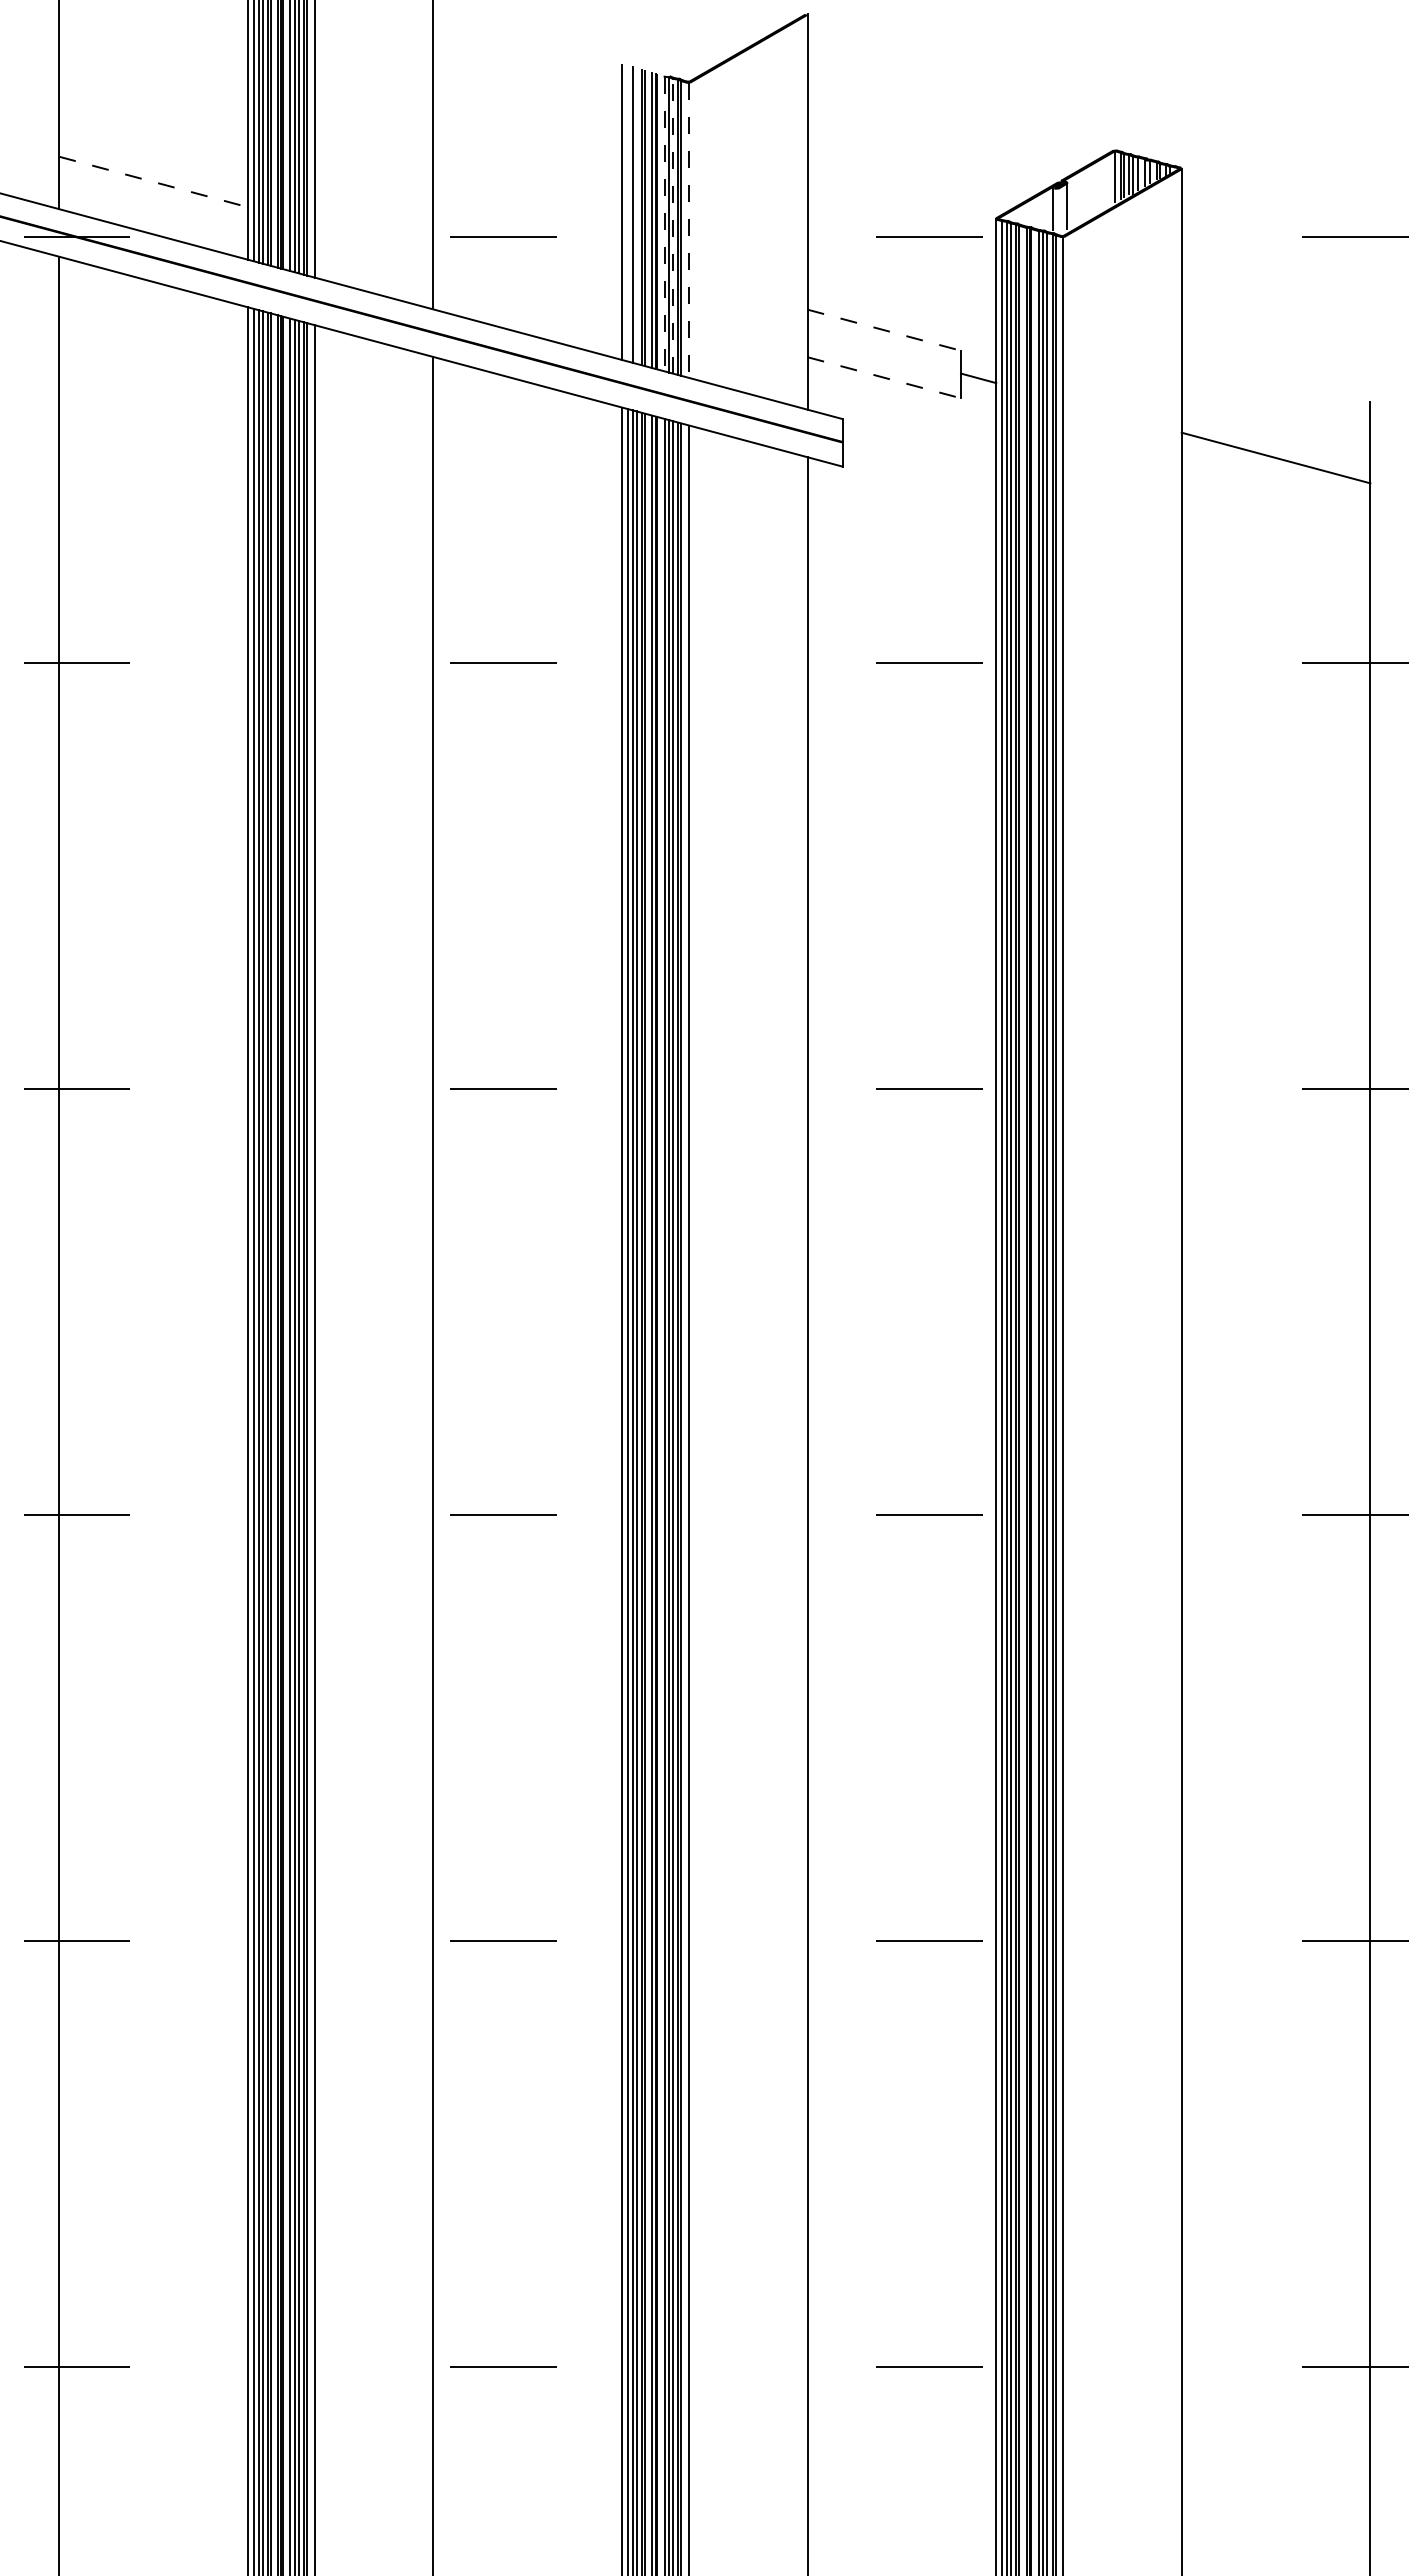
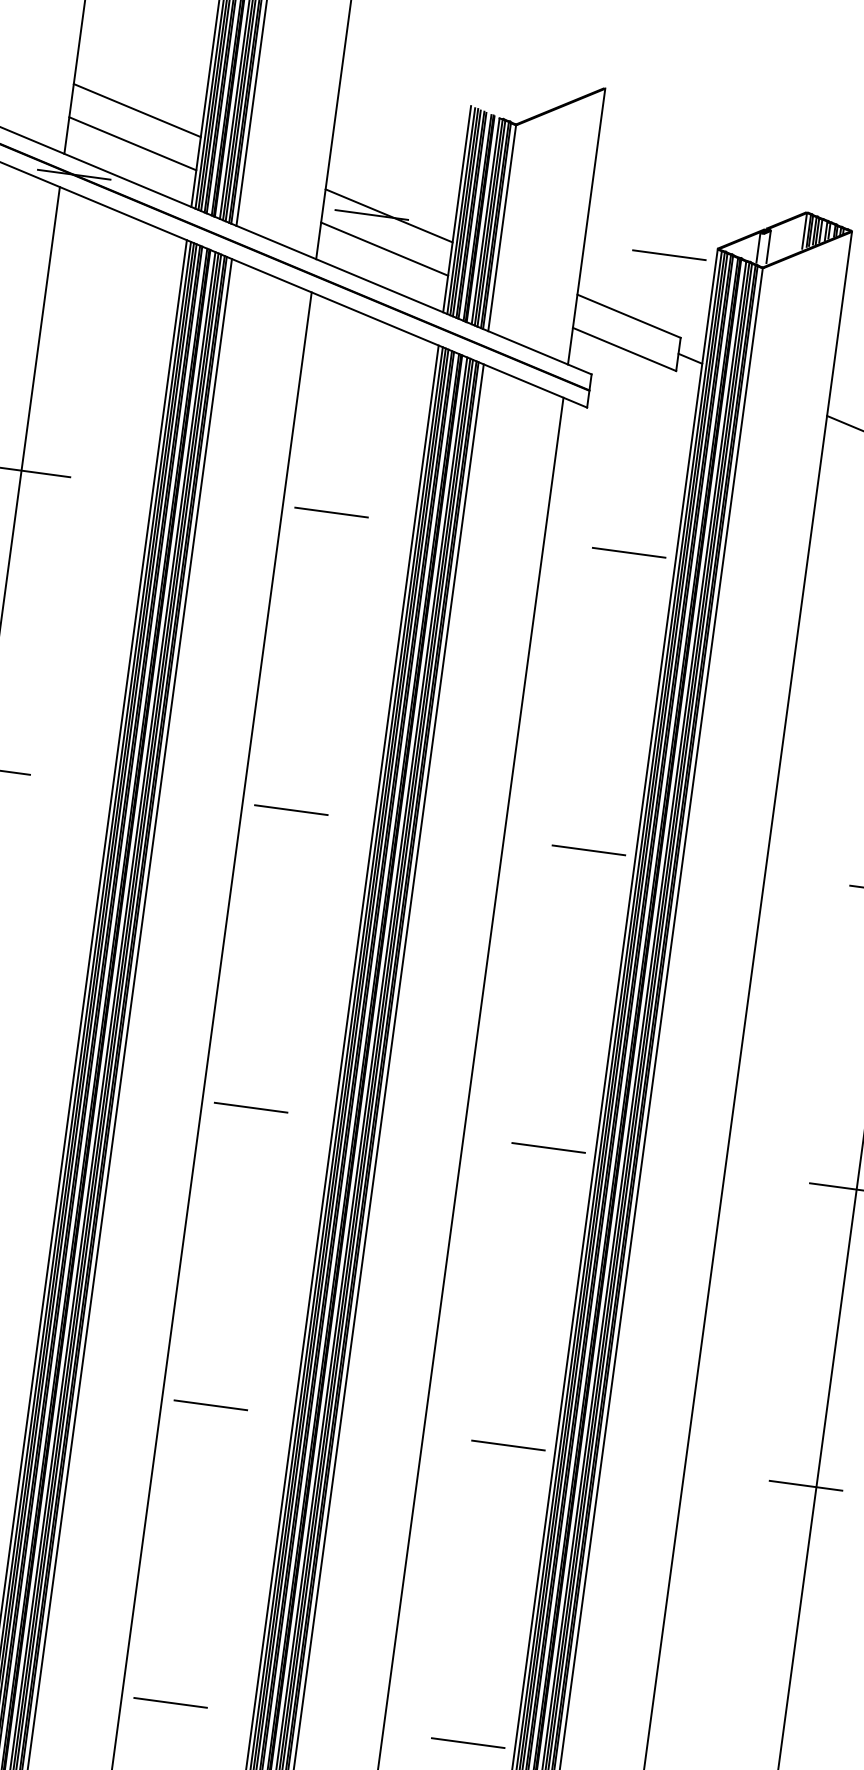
line: (153, 134) -> (137, 110), added
line: (153, 182) -> (132, 144), dashed -> solid
line: (628, 213) -> (461, 210), added
line: (636, 216) -> (466, 213), added
line: (664, 224) -> (485, 221), dashed -> solid
line: (673, 225) -> (491, 223), dashed -> solid
line: (689, 230) -> (502, 228), dashed -> solid
line: (527, 234) -> (388, 215), added
line: (527, 282) -> (384, 249), added
line: (884, 330) -> (629, 316), dashed -> solid
line: (884, 377) -> (624, 349), dashed -> solid

